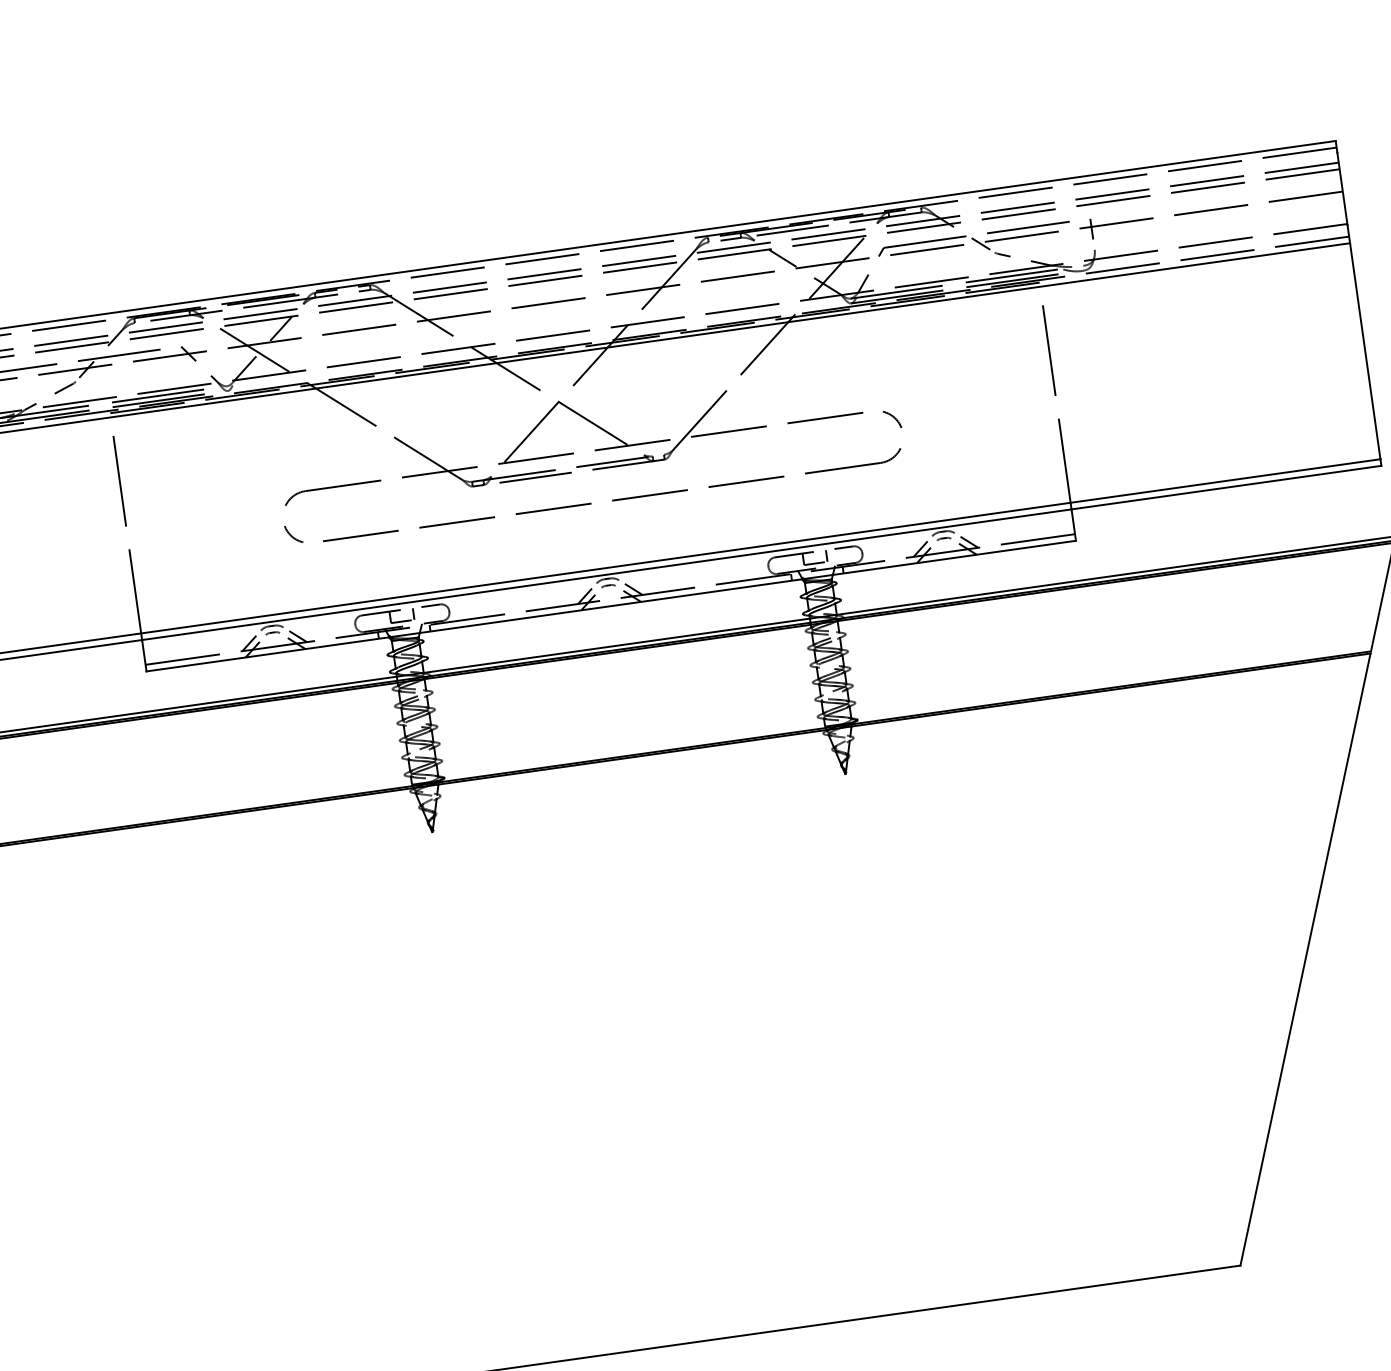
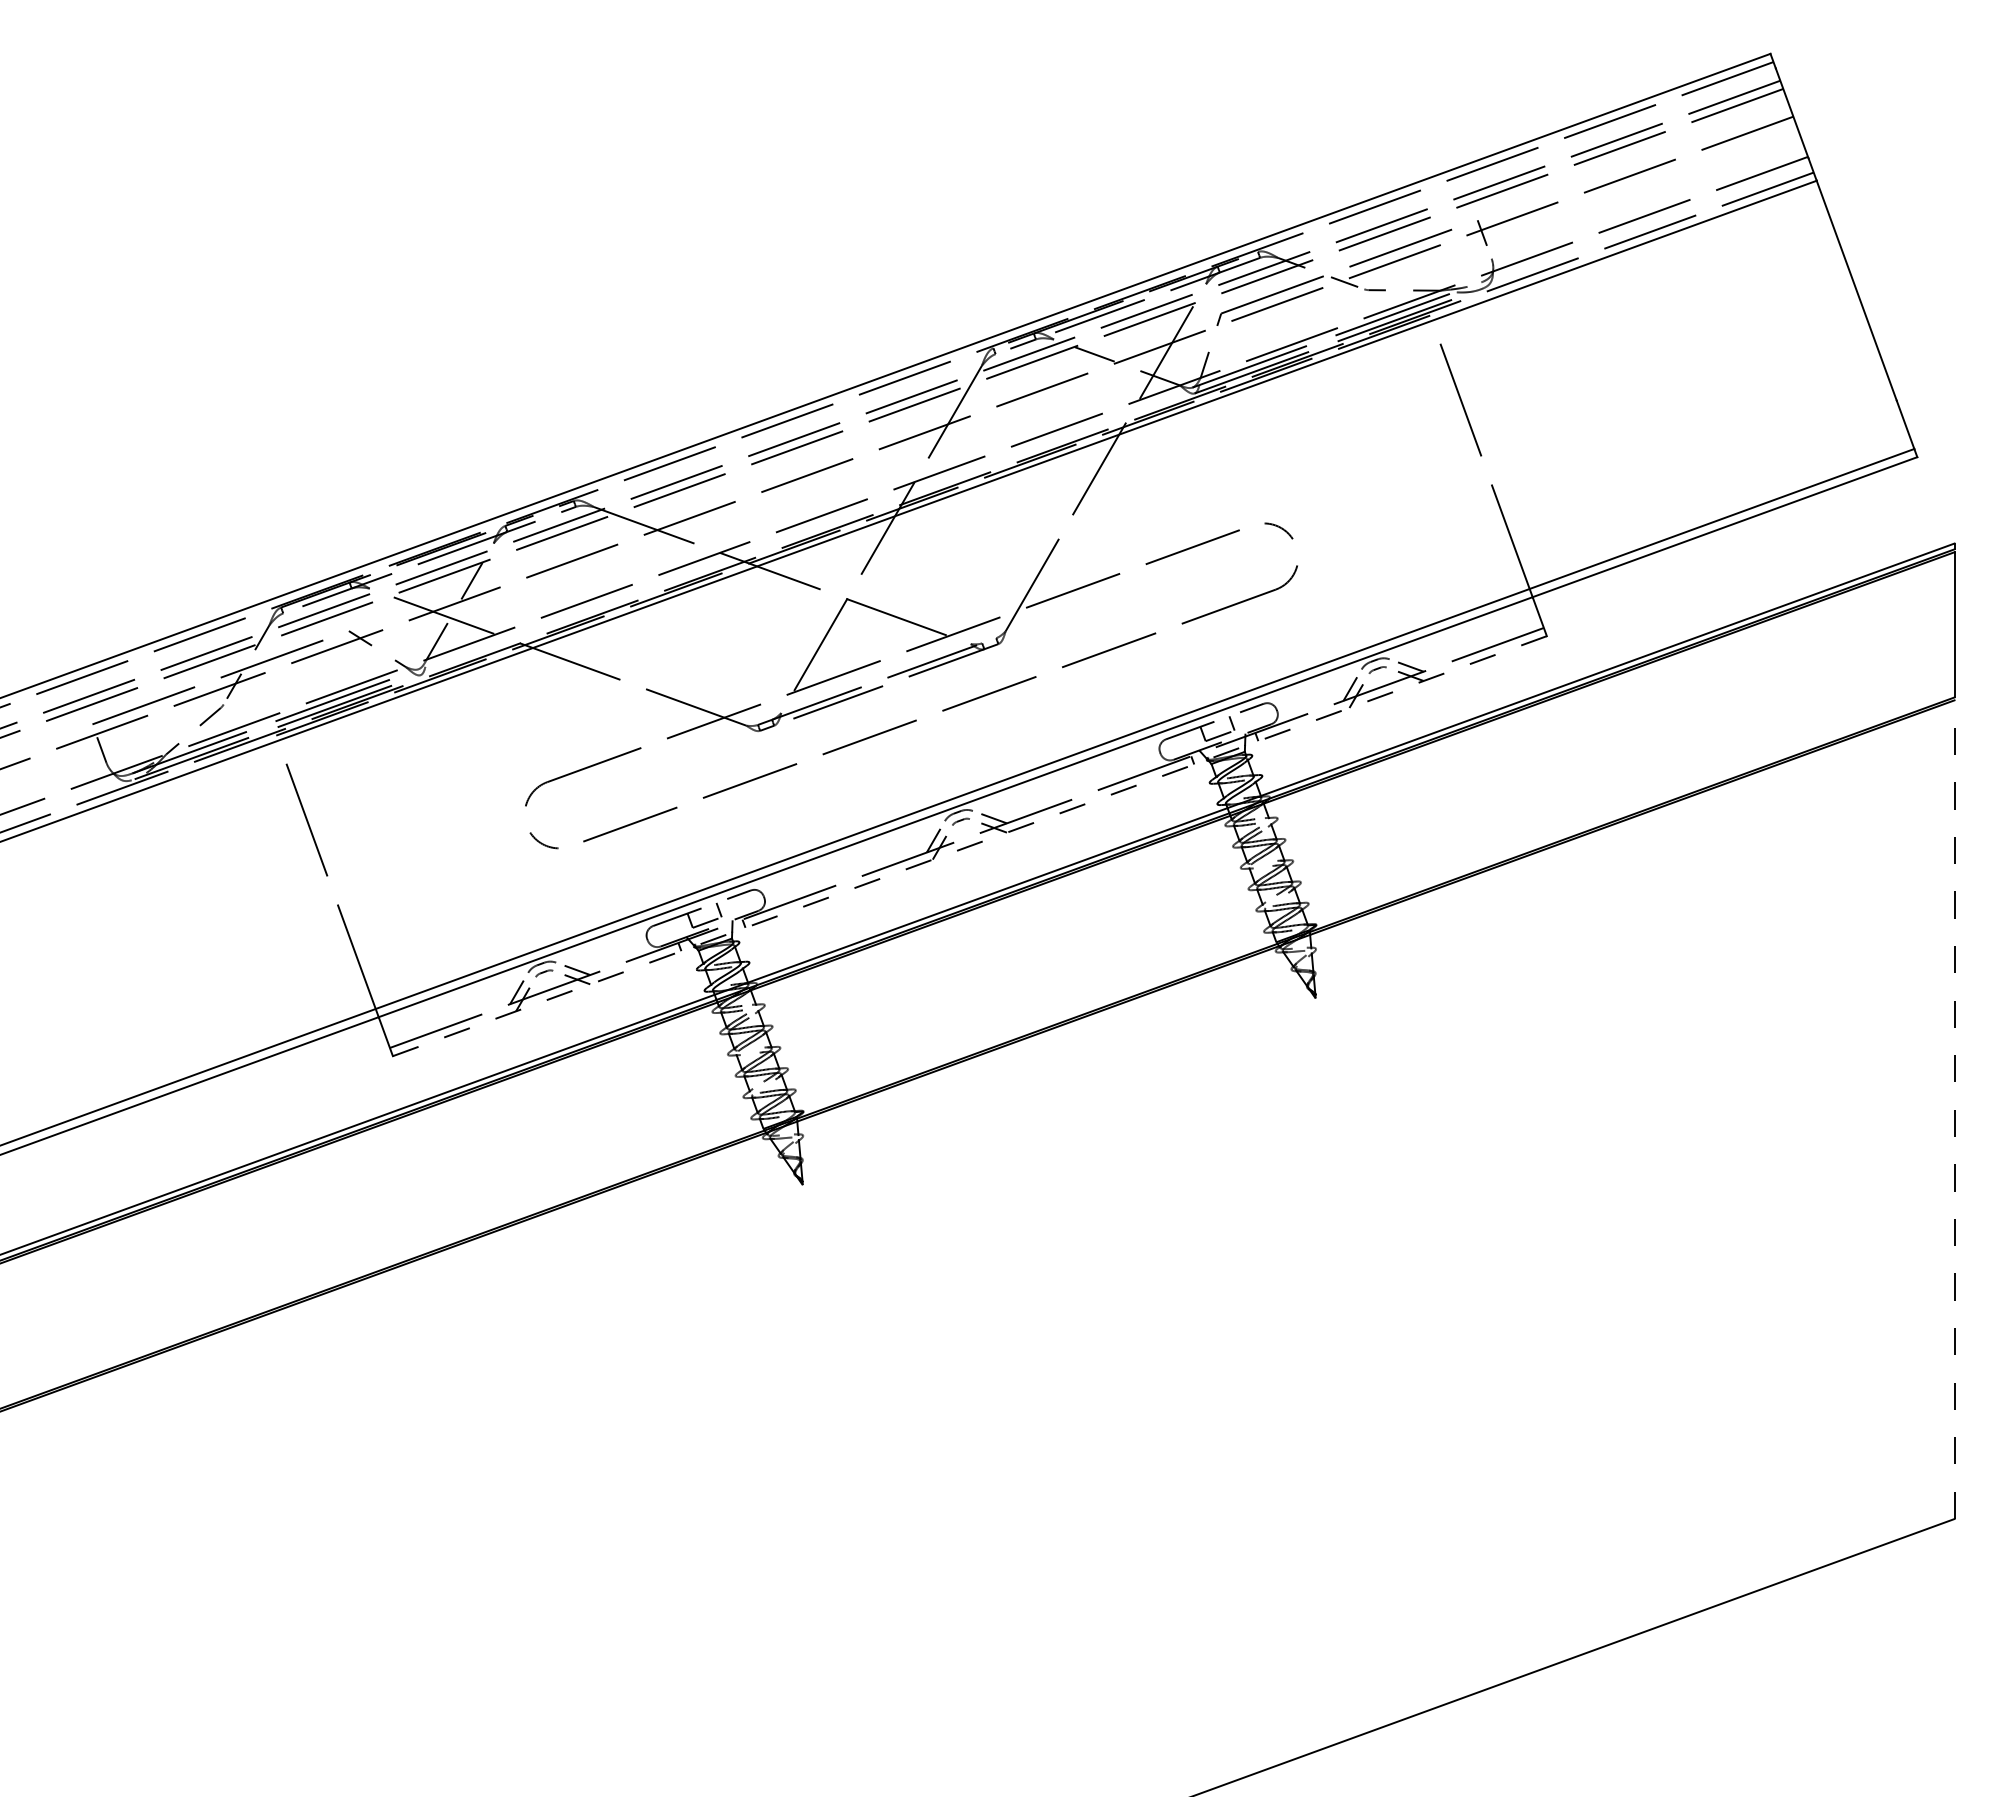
line: (611, 606) -> (970, 846), solid -> dashed
line: (1305, 959) -> (1954, 1109), solid -> dashed

